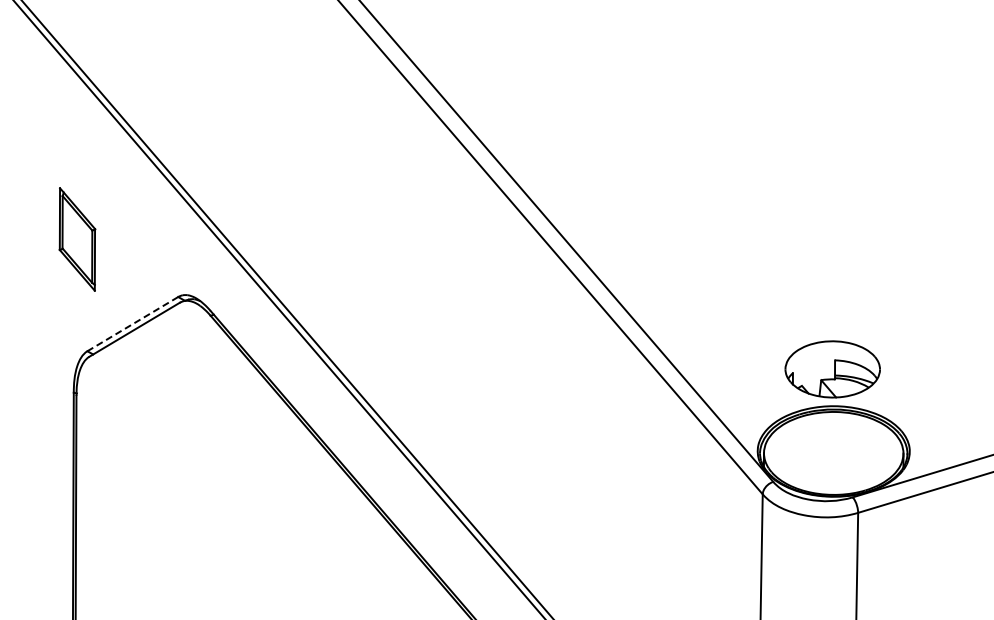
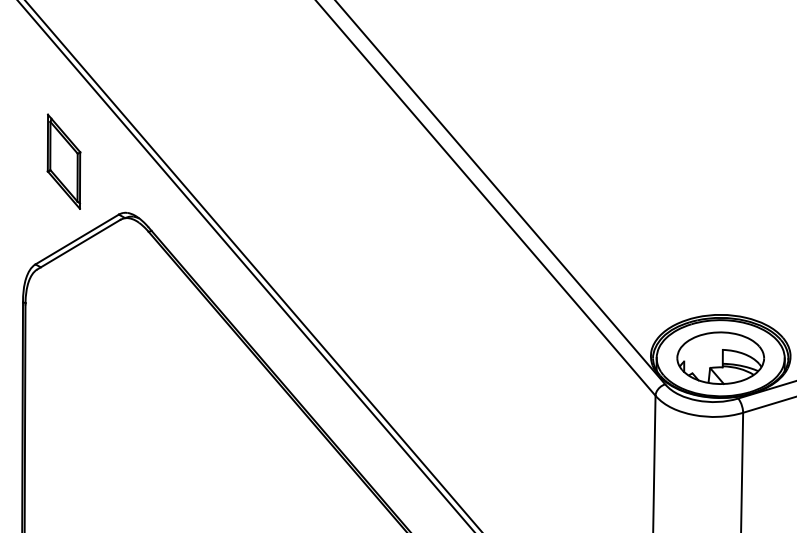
part: (77, 239) -> (64, 161), moved
line: (132, 324) -> (76, 239), dashed -> solid
part: (832, 369) -> (720, 358), moved

